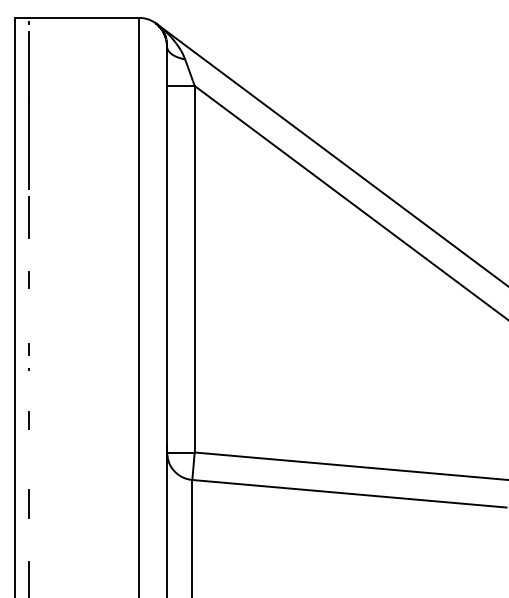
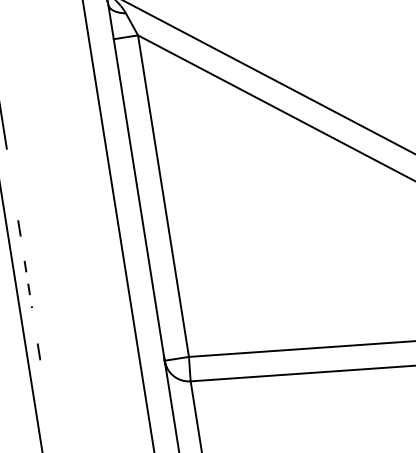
line: (28, 216) -> (10, 172), removed
line: (28, 323) -> (25, 266), added
line: (28, 504) -> (50, 425), removed

